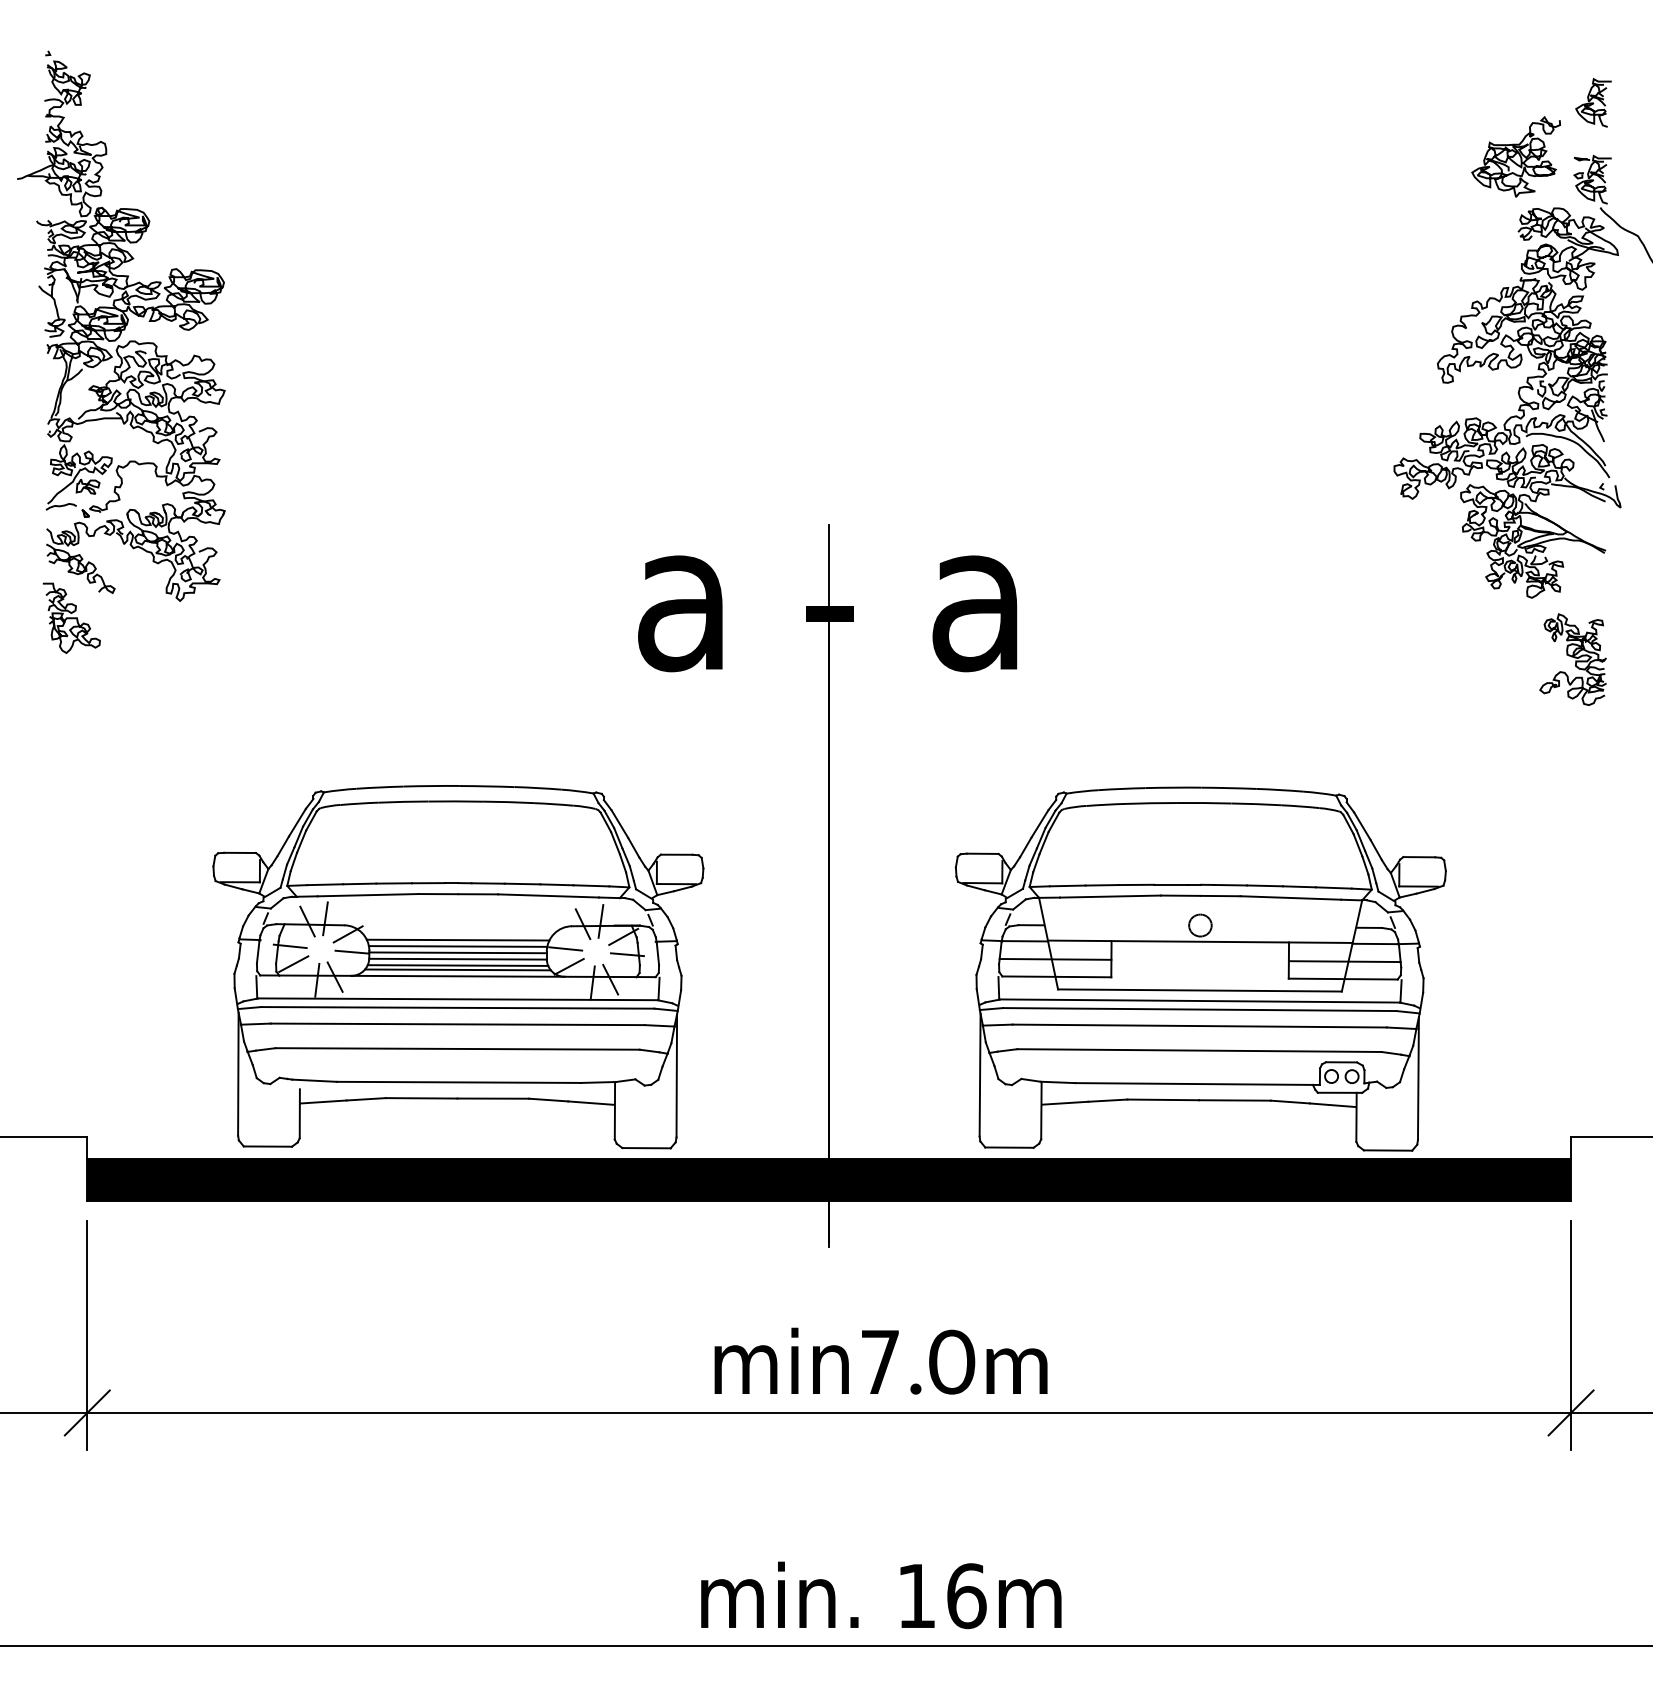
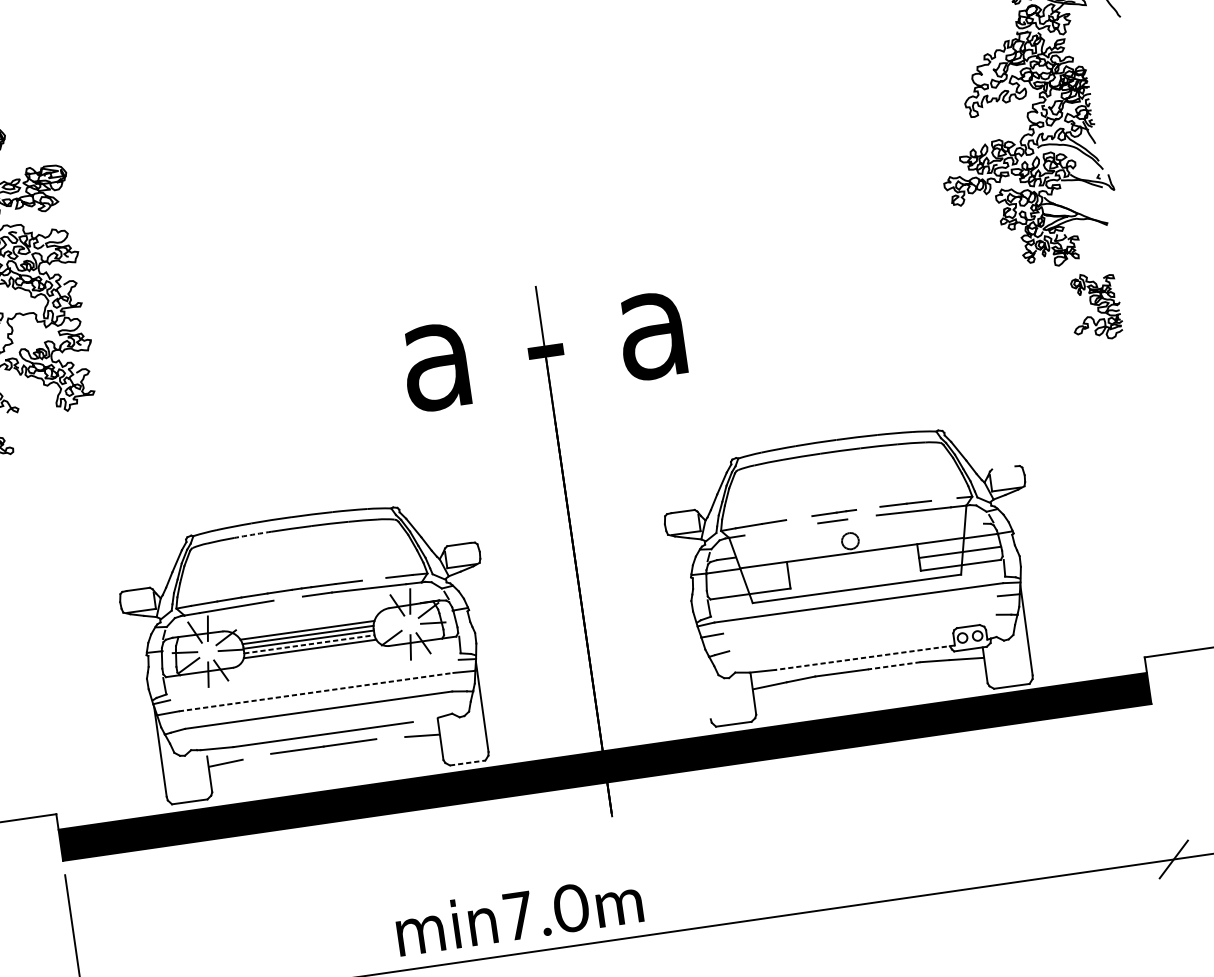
arc: (403, 801) -> (252, 534), solid -> dashed
line: (1419, 857) -> (1003, 468), removed
line: (556, 884) -> (373, 579), removed
line: (1136, 884) -> (799, 517), removed
line: (1230, 884) -> (868, 507), removed
line: (1333, 887) -> (944, 499), removed
line: (438, 894) -> (288, 598), removed
line: (1220, 895) -> (861, 517), removed
line: (1110, 896) -> (781, 529), removed
line: (1369, 927) -> (974, 524), removed
line: (565, 948) -> (387, 625), removed
line: (1055, 958) -> (747, 580), removed
line: (458, 959) -> (309, 644), solid -> dashed
line: (457, 969) -> (310, 651), removed
line: (457, 975) -> (310, 656), removed
line: (457, 999) -> (313, 673), removed
line: (1199, 1000) -> (857, 596), removed
line: (457, 1007) -> (314, 679), removed
line: (458, 1024) -> (316, 692), solid -> dashed
line: (1199, 1025) -> (860, 614), removed
line: (1199, 1050) -> (862, 632), removed
line: (979, 1074) -> (704, 673), removed
line: (598, 1082) -> (425, 719), removed
line: (1197, 1084) -> (865, 658), solid -> dashed
line: (365, 1099) -> (256, 757), removed
line: (548, 1099) -> (390, 737), removed
line: (1234, 1100) -> (893, 665), solid -> dashed
line: (647, 1148) -> (468, 763), solid -> dashed
line: (1571, 1334) -> (1165, 801), removed
text: (880, 1360) -> (518, 914), moved

